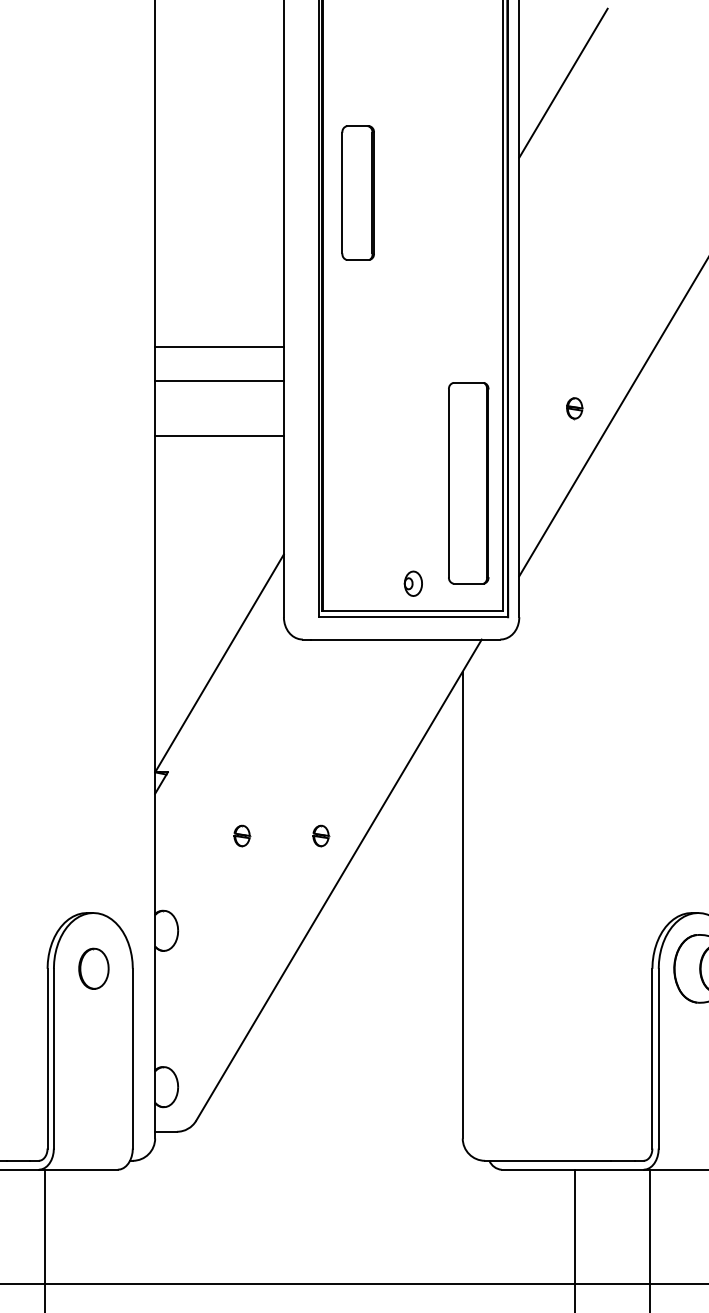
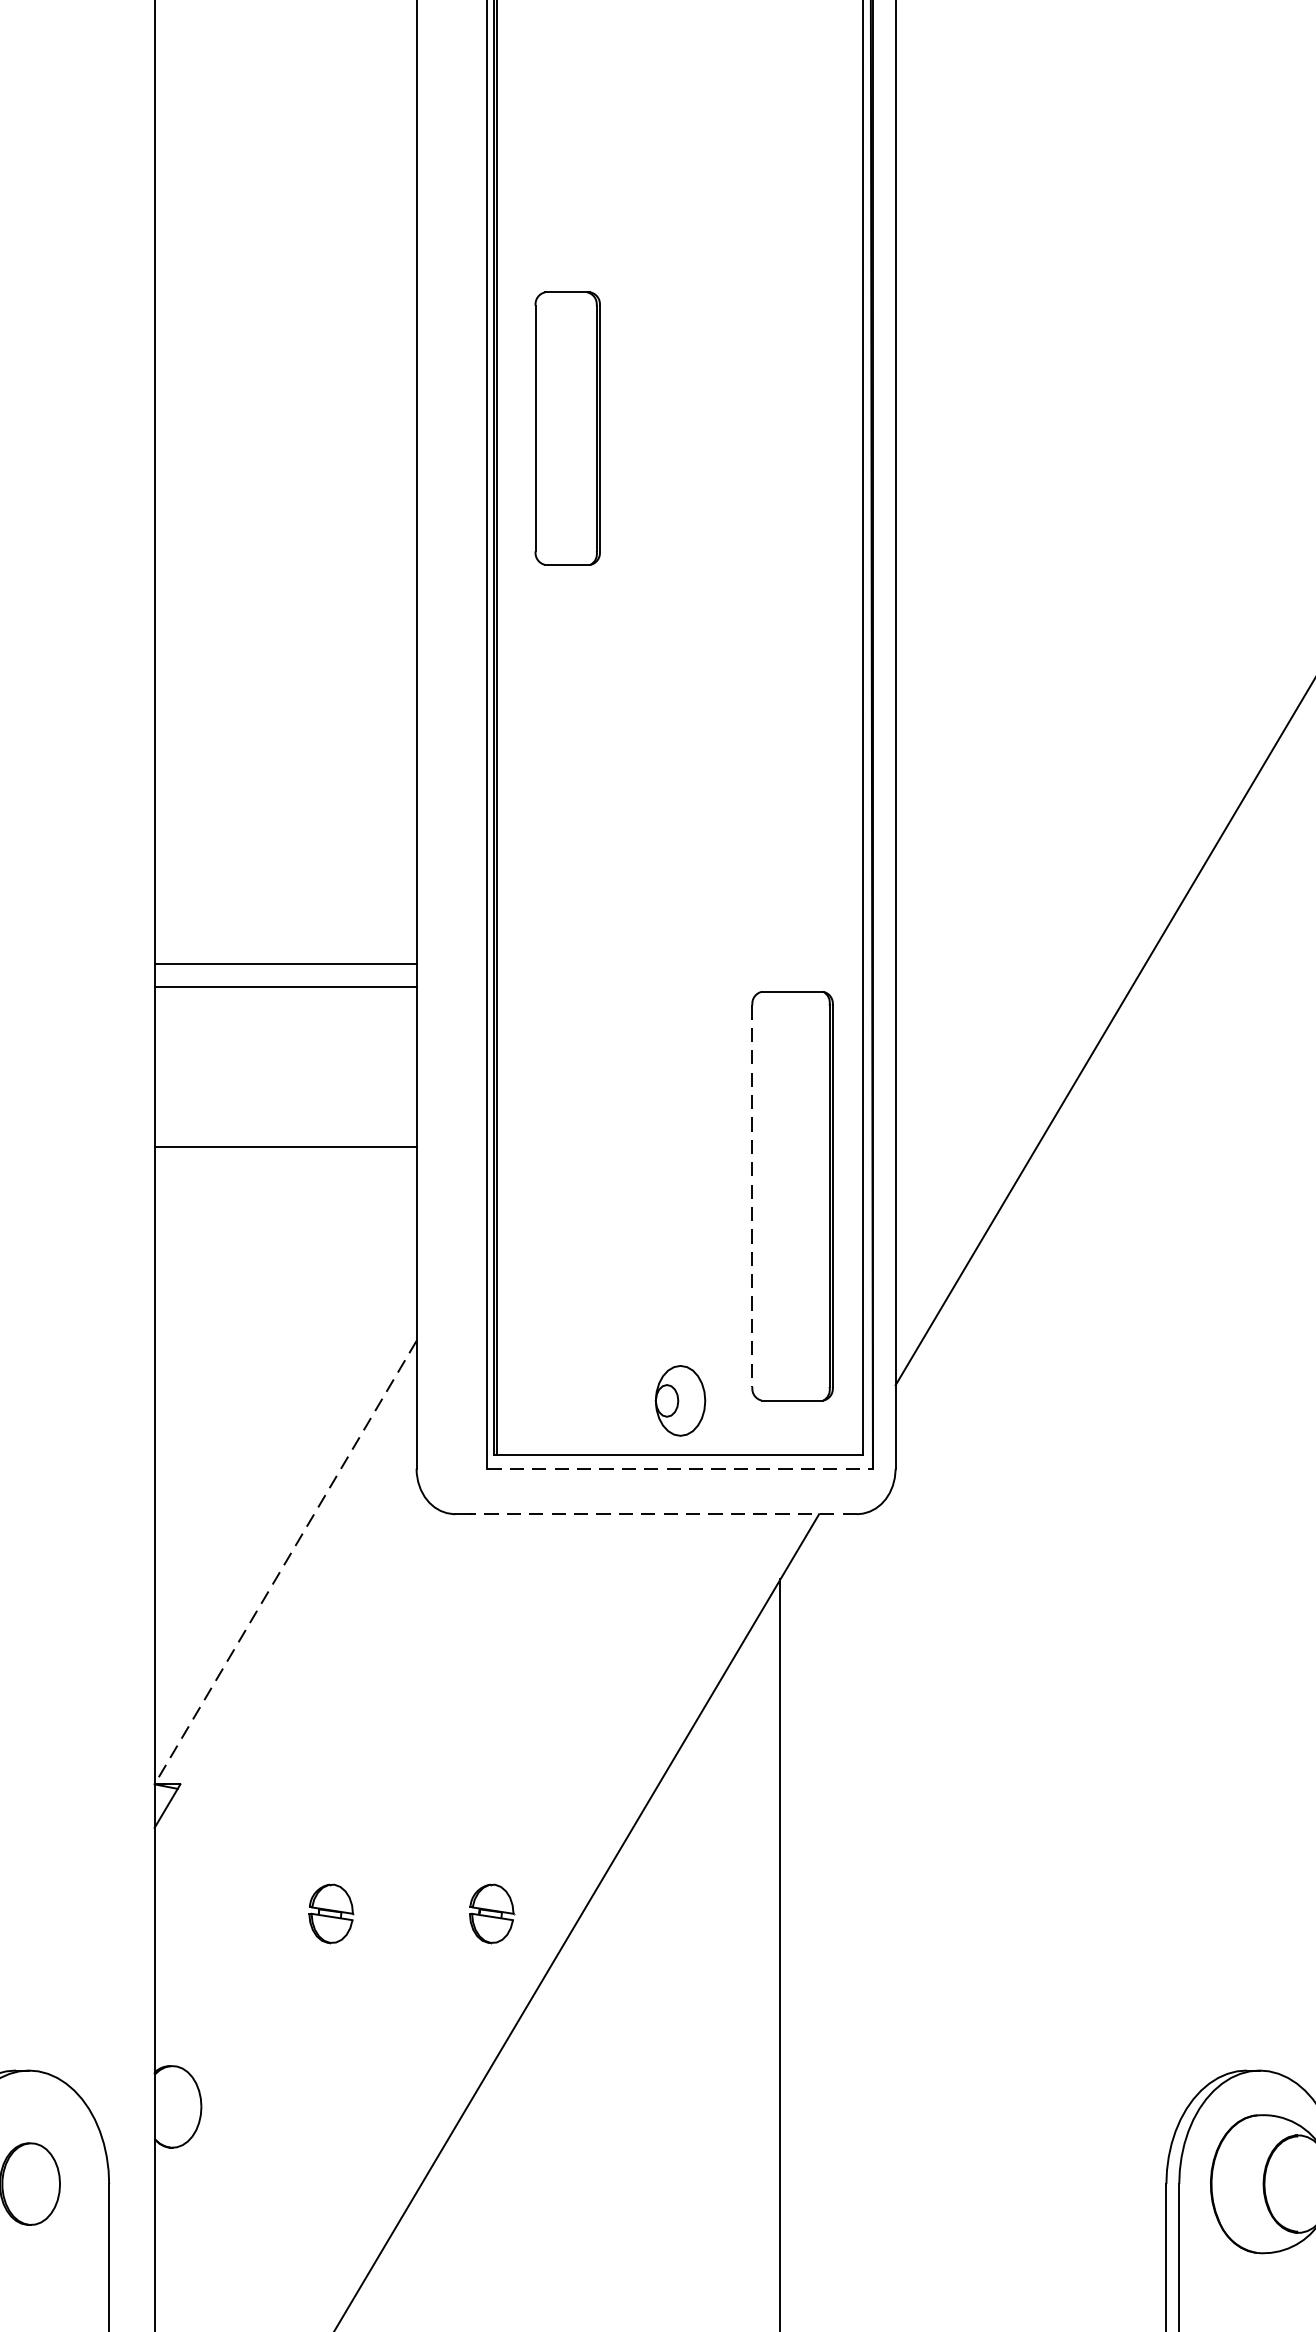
line: (563, 82) -> (985, 380), removed
part: (357, 192) -> (566, 427), moved
line: (219, 347) -> (285, 964), moved
part: (574, 408) -> (1007, 1043), removed
line: (219, 436) -> (285, 1147), moved
line: (448, 483) -> (751, 1196), solid -> dashed
part: (412, 583) -> (678, 1400), size x1.4
line: (413, 617) -> (680, 1469), solid -> dashed
line: (405, 639) -> (663, 1514), solid -> dashed
line: (219, 663) -> (285, 1562), solid -> dashed
part: (242, 835) -> (332, 1912), size x1.4
part: (321, 835) -> (493, 1912), size x1.4

